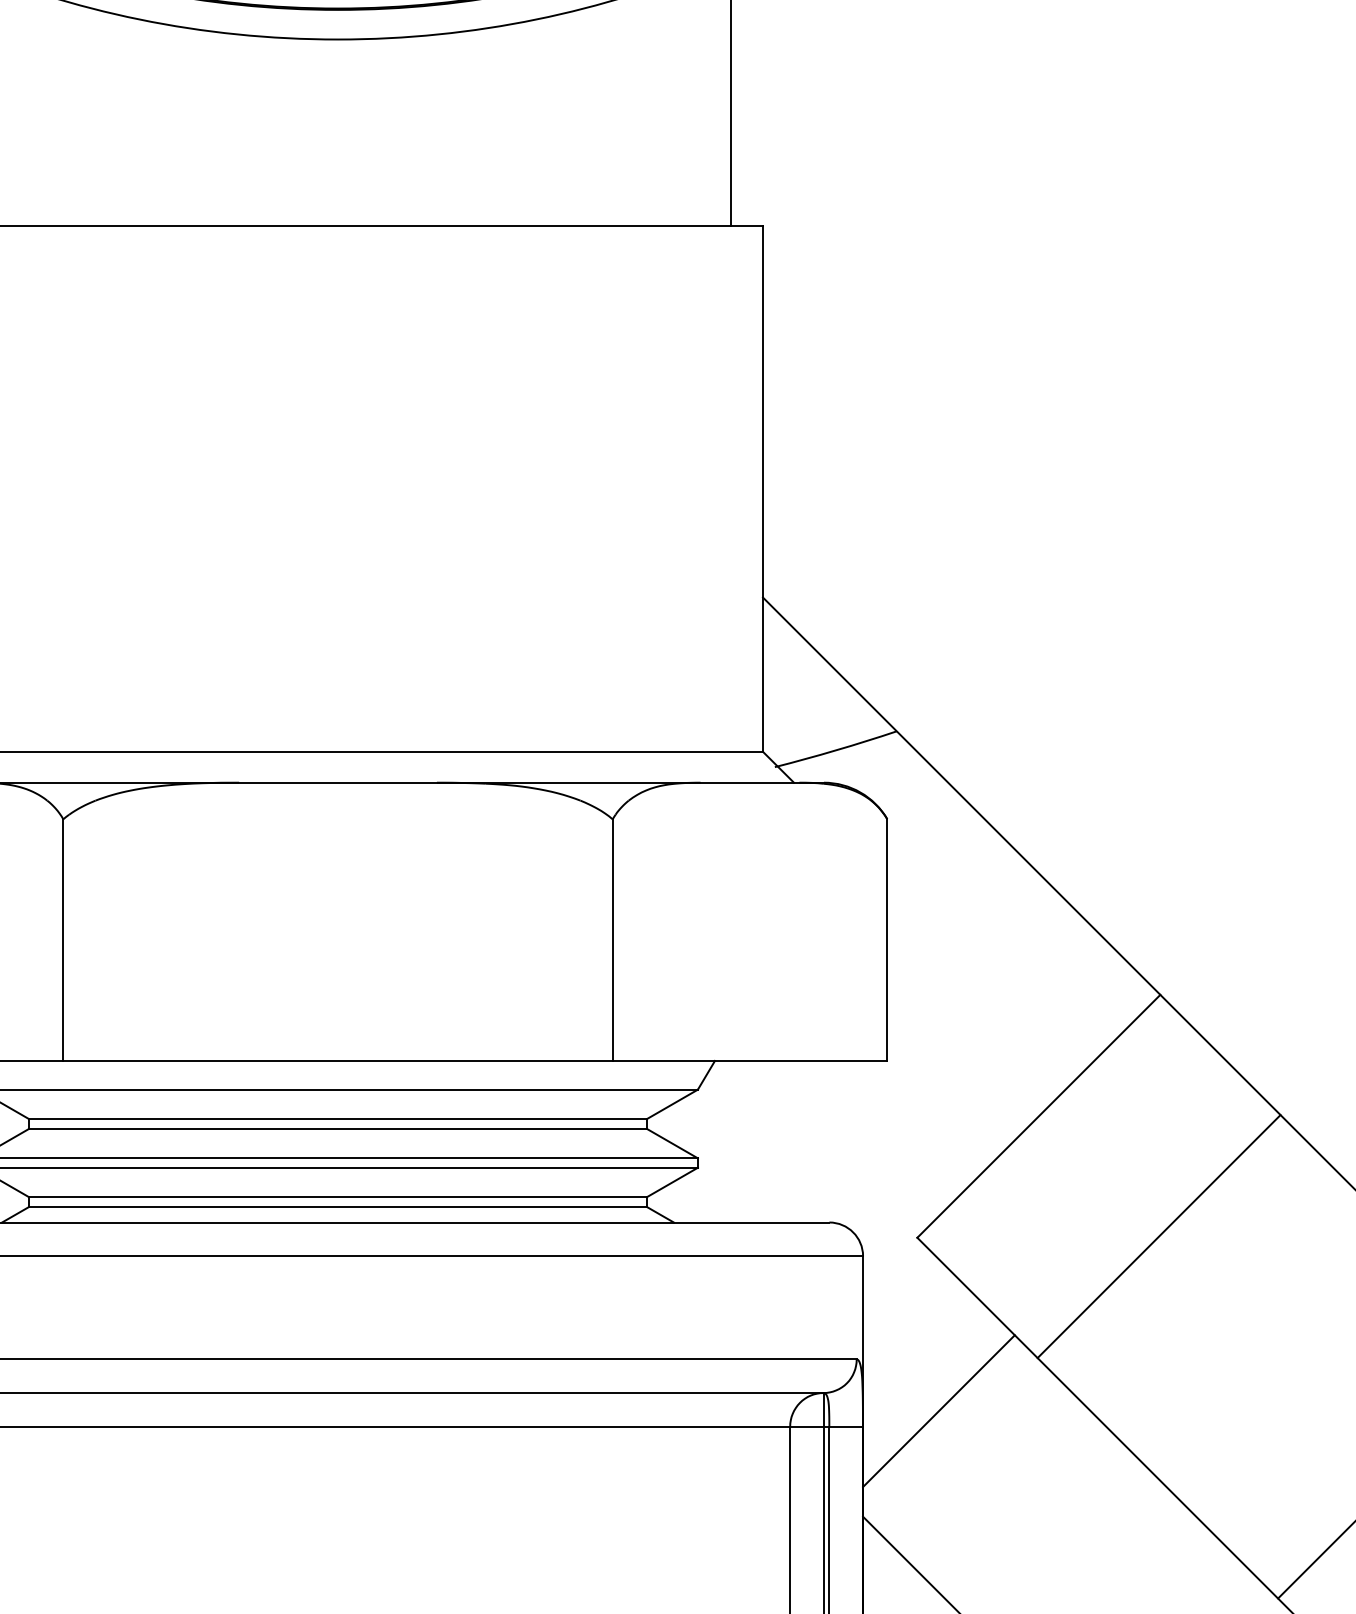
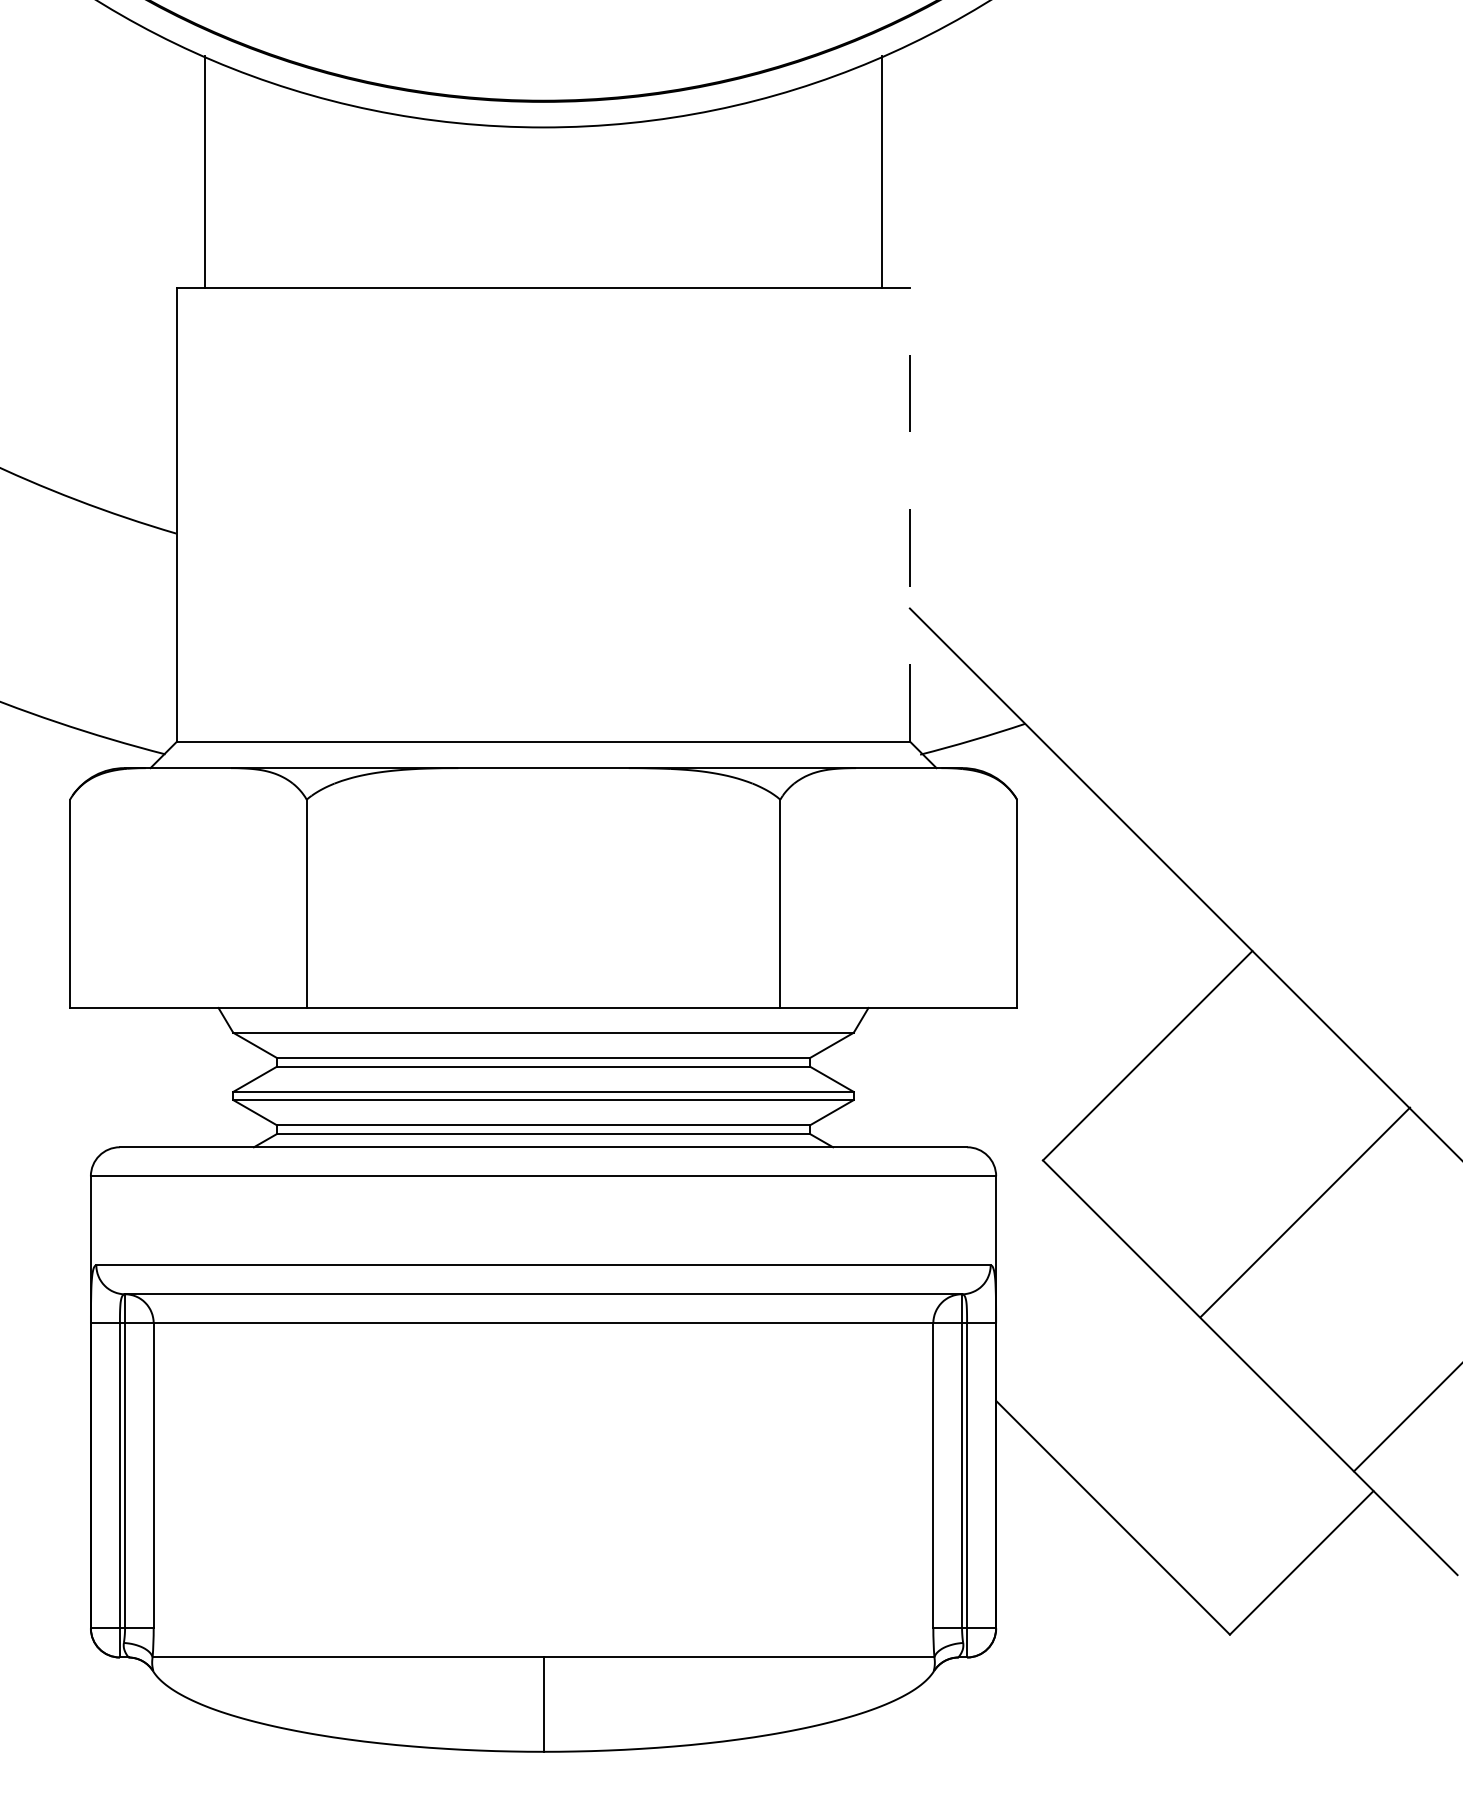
line: (762, 488) -> (909, 514), solid -> dashed
line: (1159, 1236) -> (1305, 1212), moved
line: (938, 1410) -> (1061, 1309), removed

